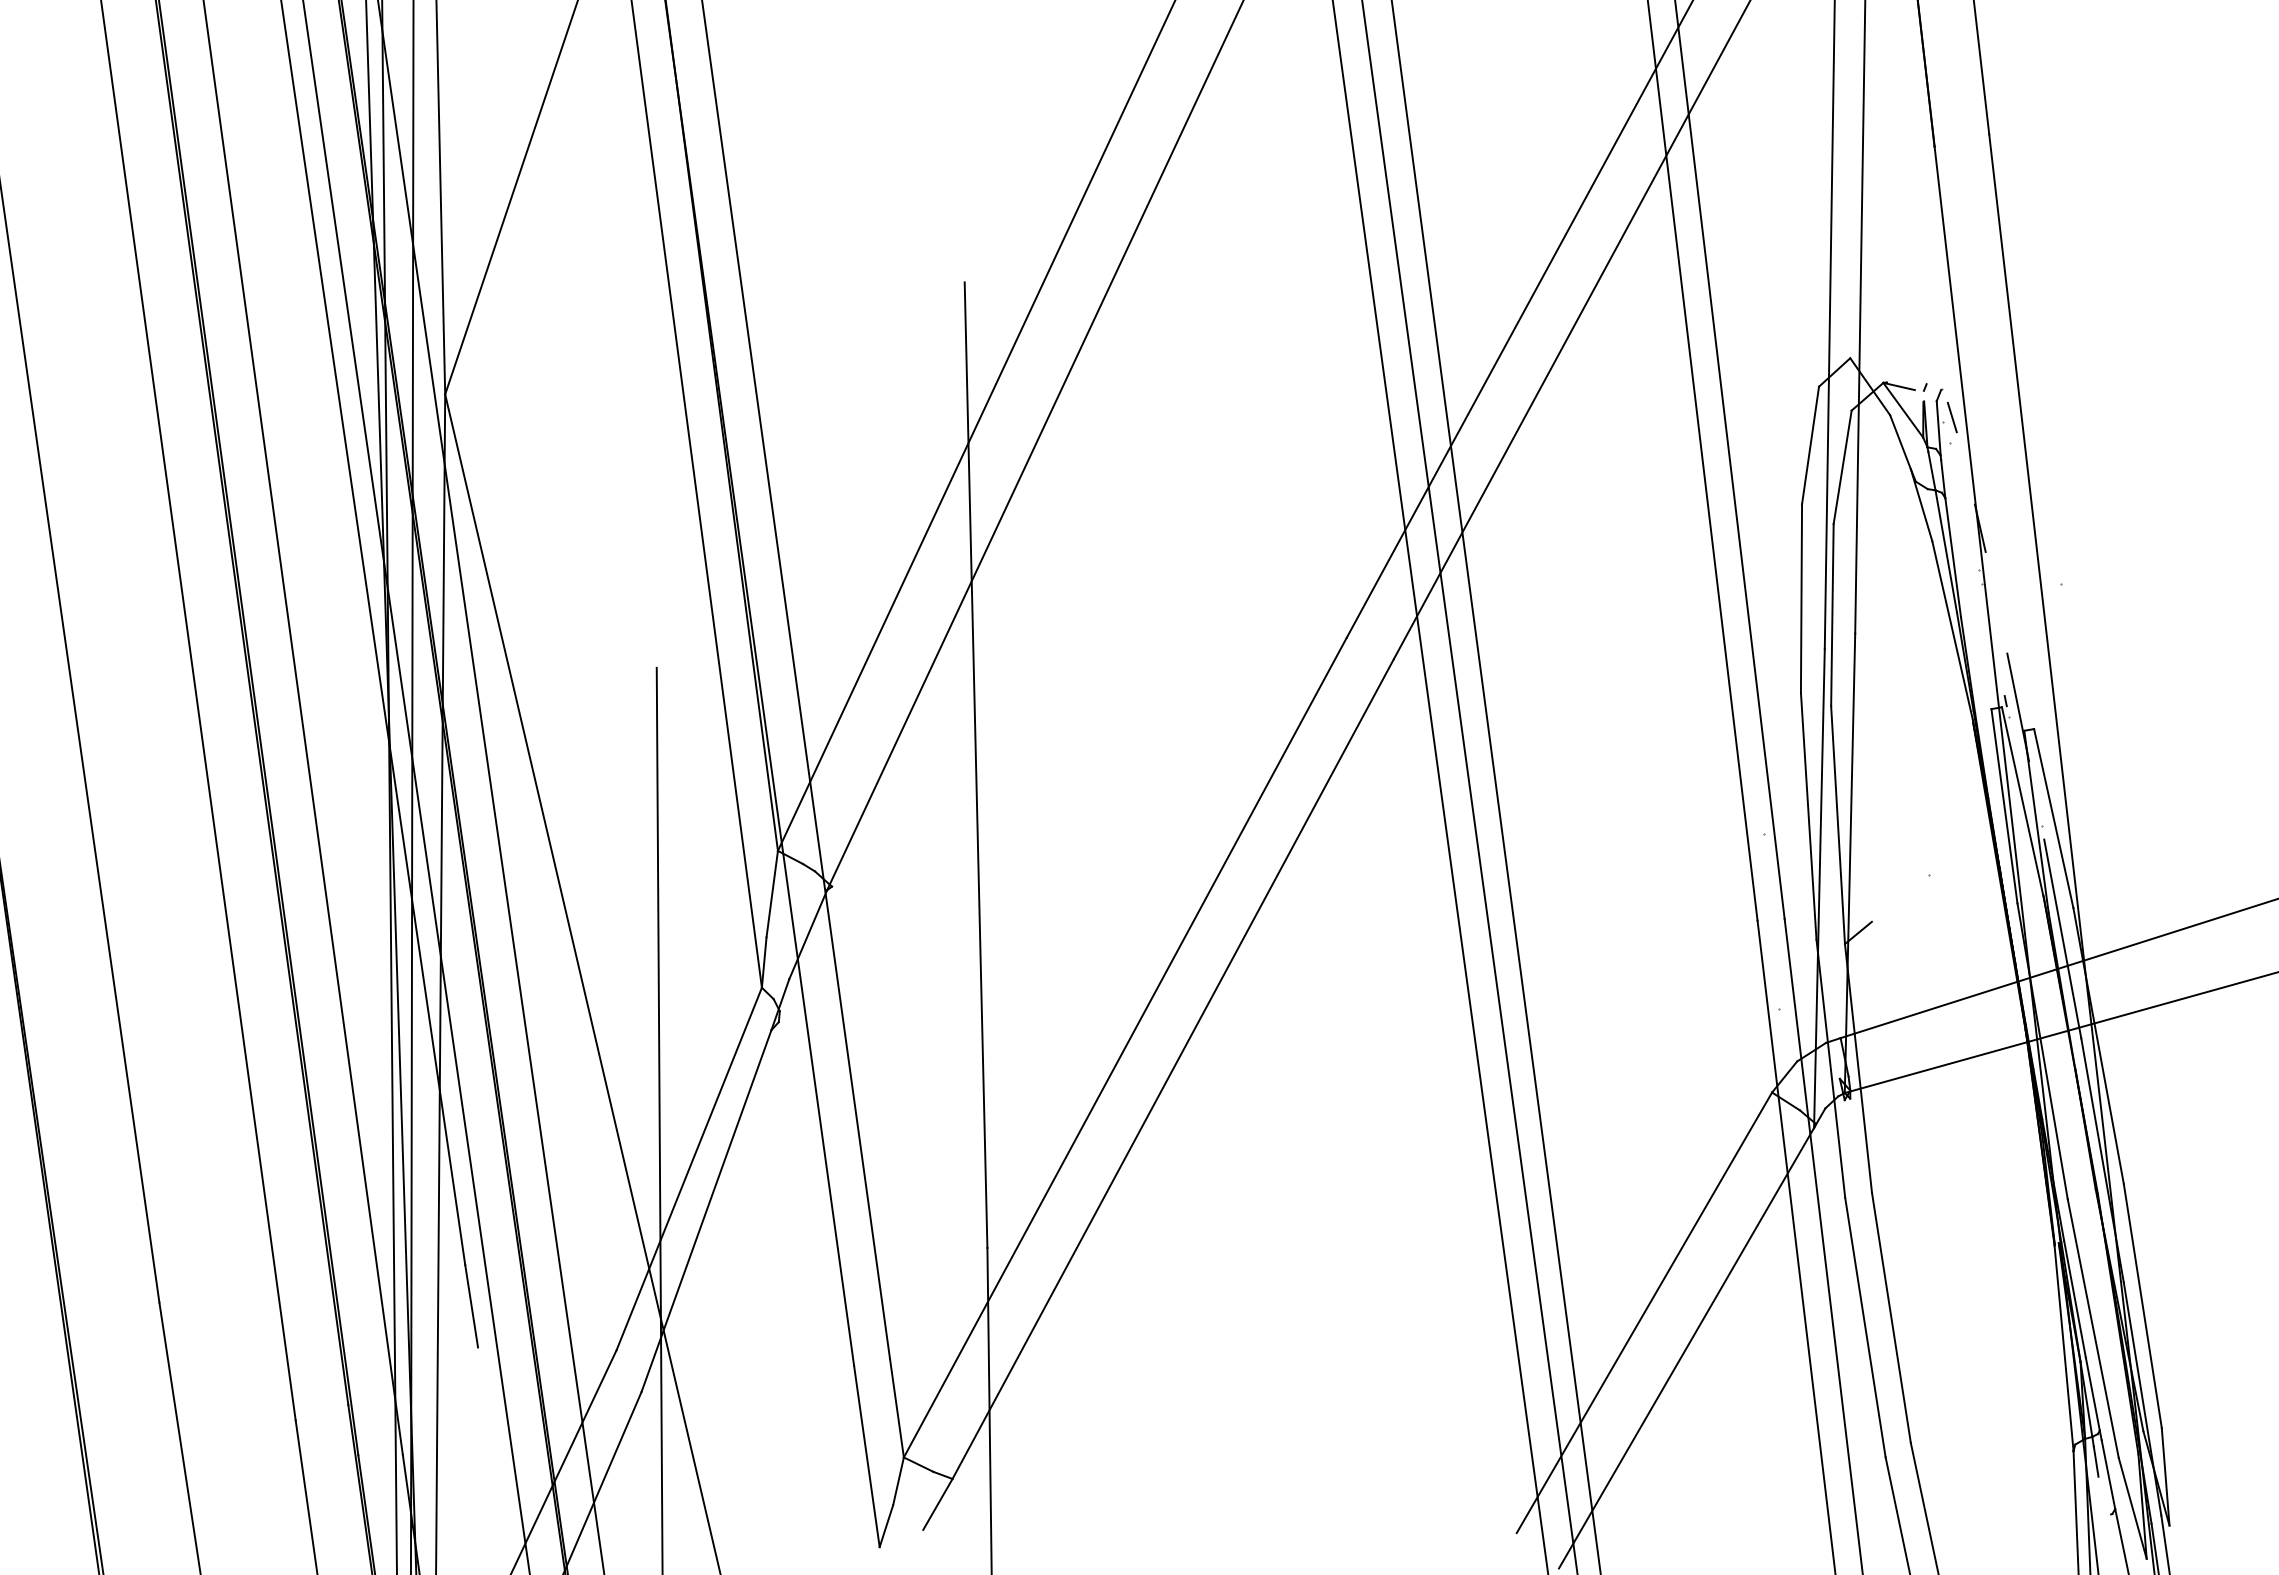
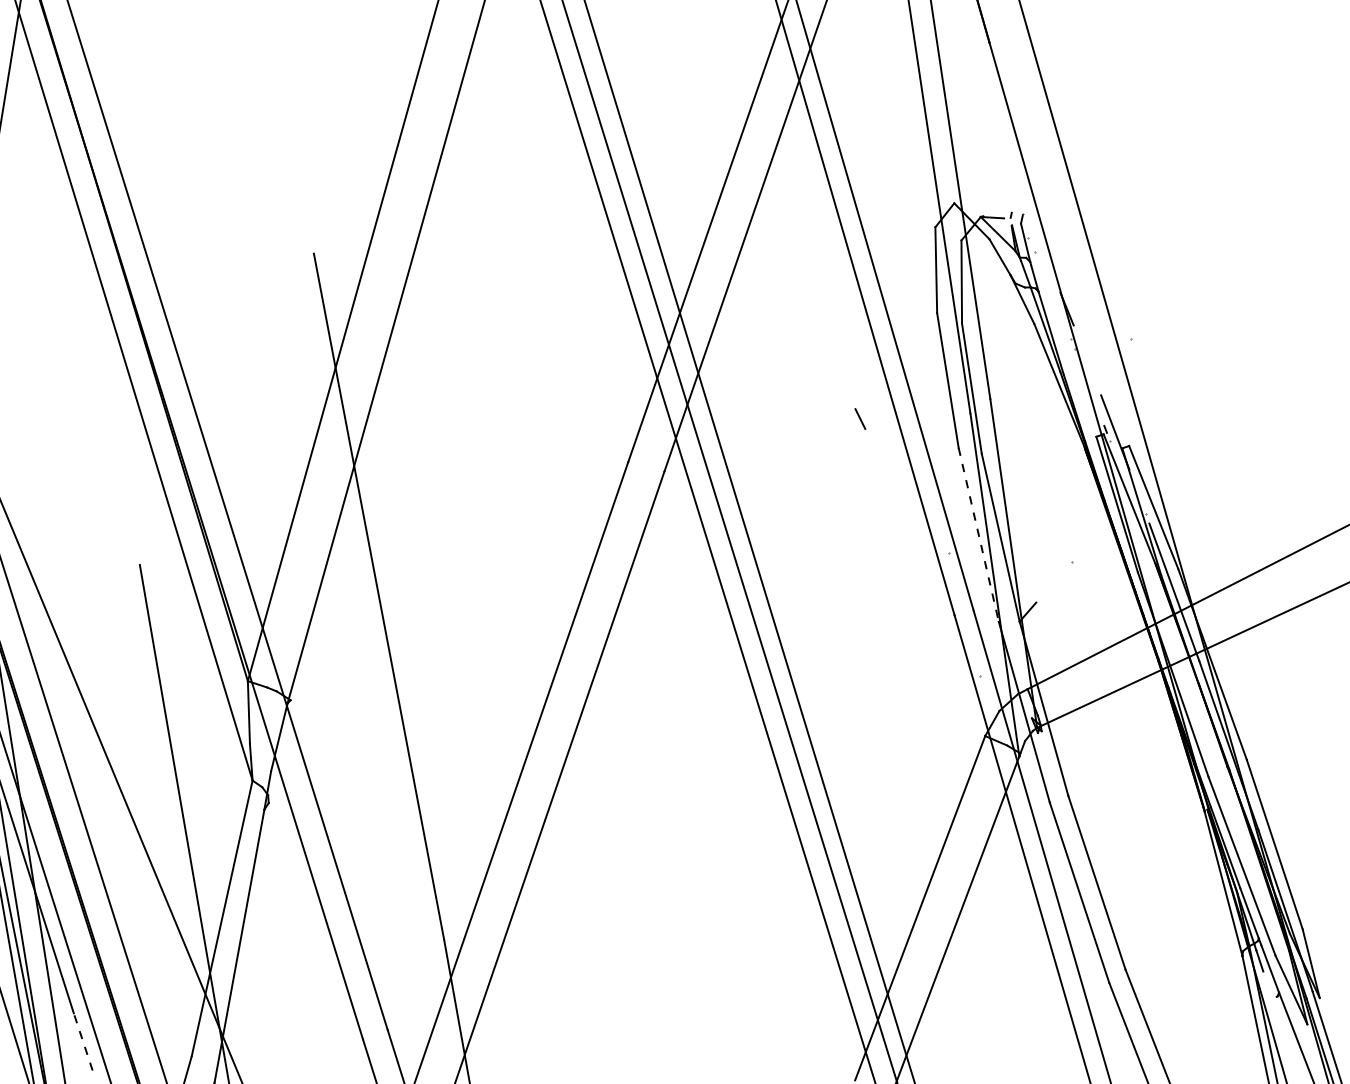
line: (1951, 417) -> (859, 419), moved
line: (1808, 816) -> (978, 534), solid -> dashed
line: (471, 1306) -> (83, 1042), solid -> dashed

